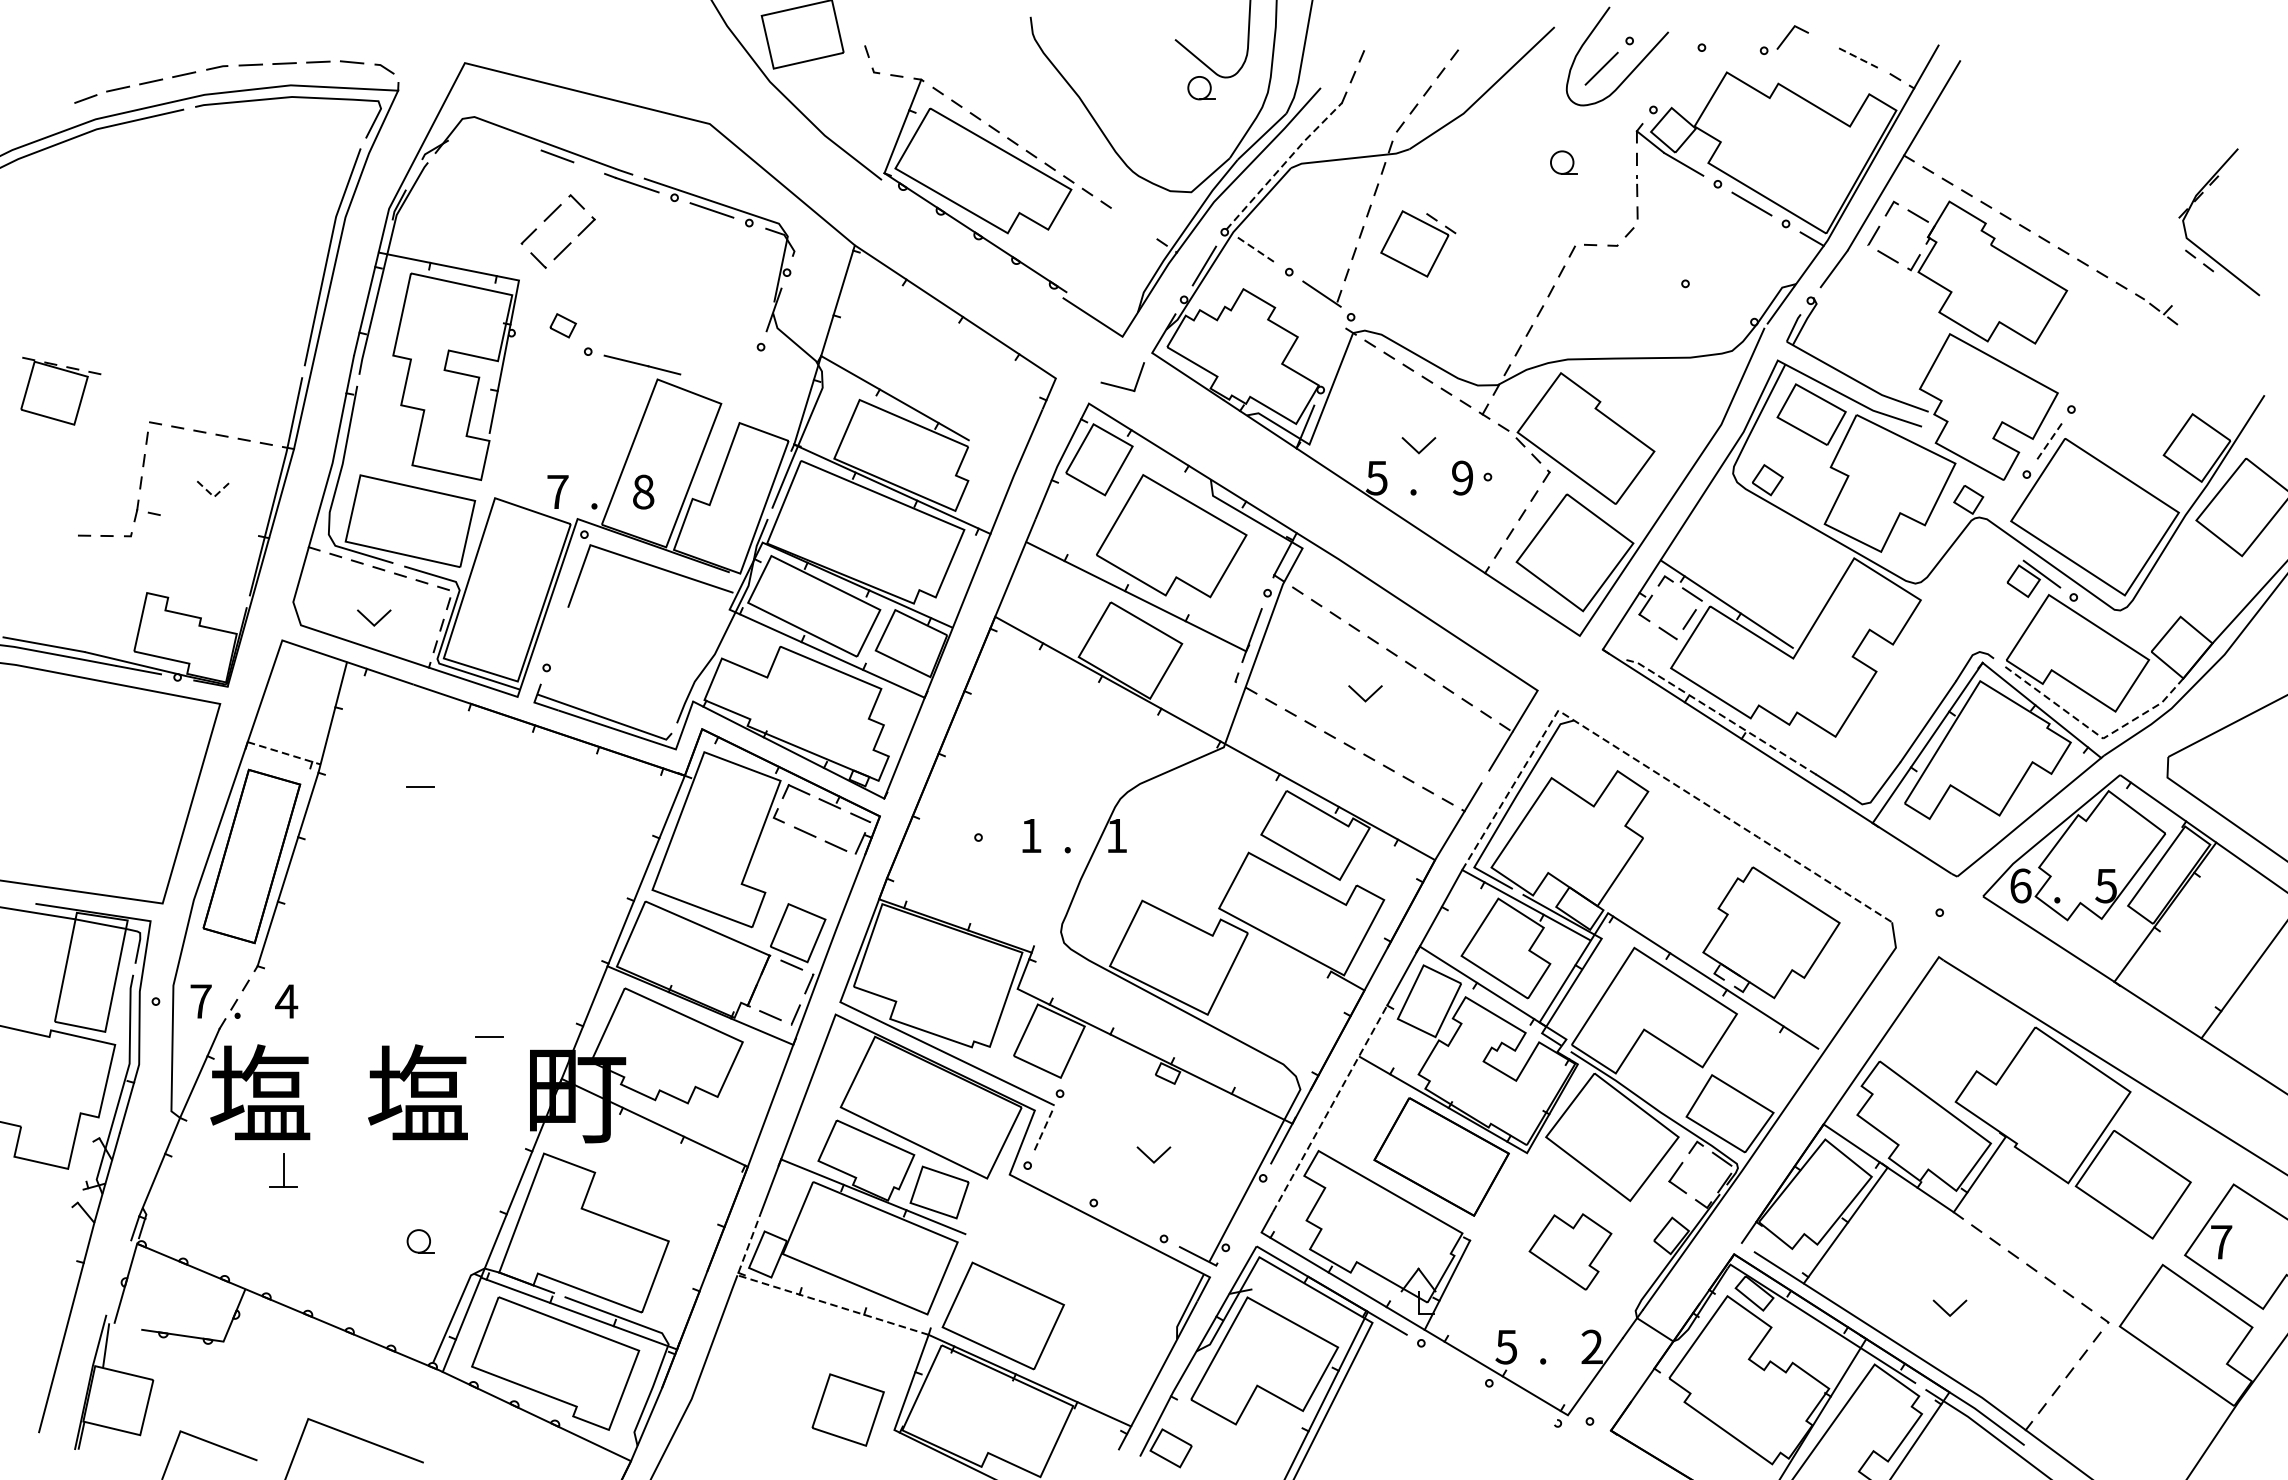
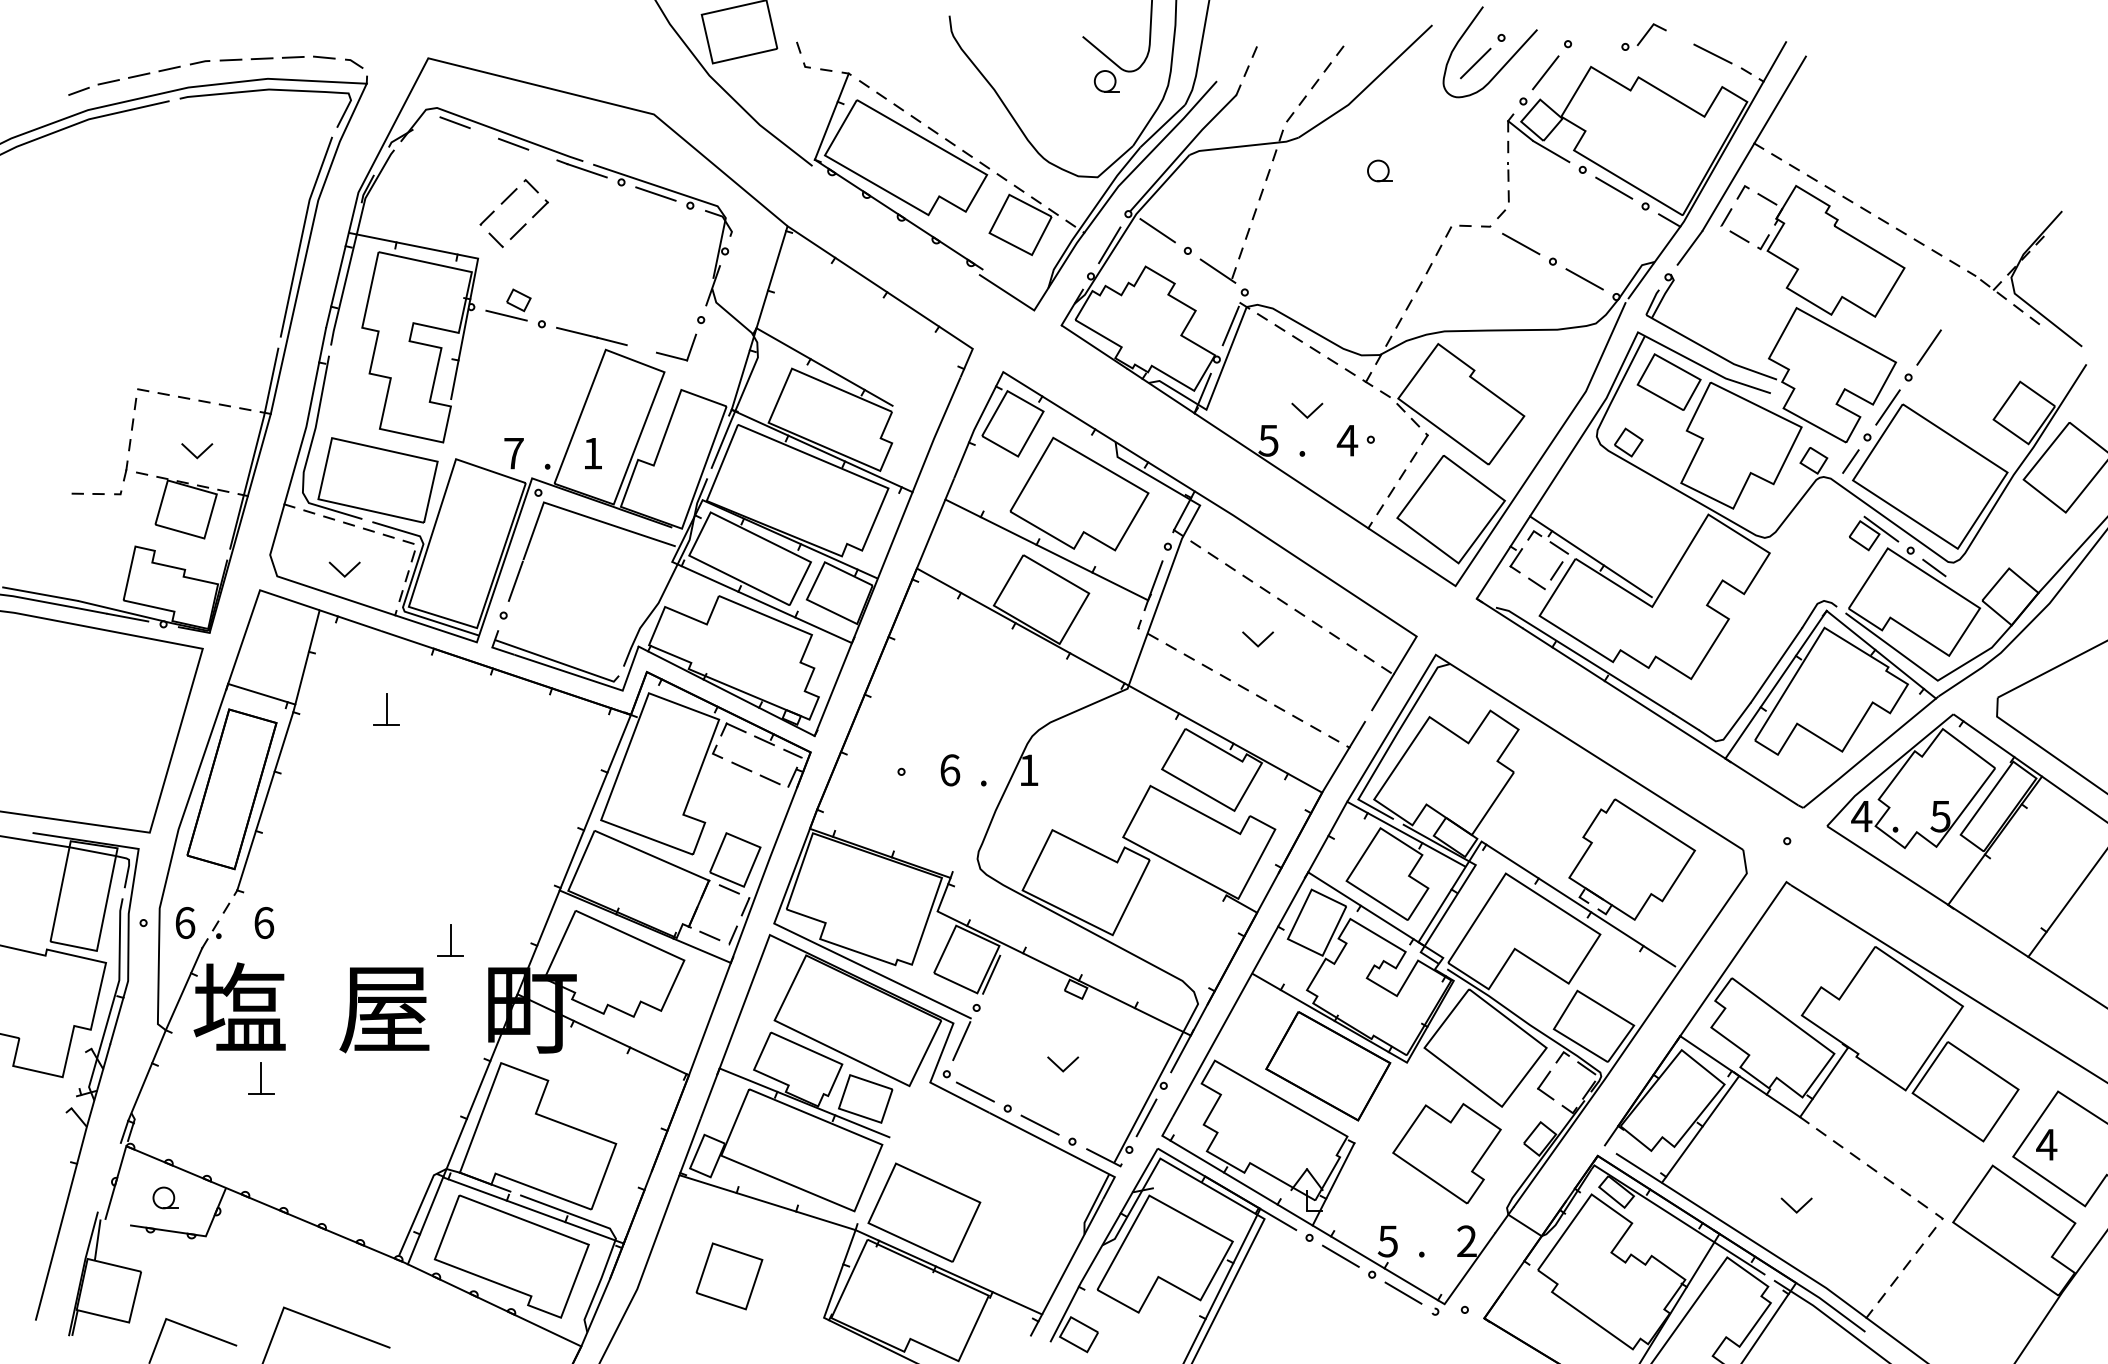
line: (1858, 58) -> (1712, 54), dashed -> solid
line: (1677, 78) -> (1545, 72), added
line: (493, 132) -> (454, 122), added
part: (1563, 162) -> (1379, 170), moved
line: (1283, 165) -> (1182, 152), dashed -> solid
part: (2197, 200) -> (2024, 258), moved
part: (1418, 243) -> (1023, 224), moved
line: (1256, 249) -> (1157, 230), dashed -> solid
line: (1651, 264) -> (1521, 243), added
line: (1719, 303) -> (1584, 279), added
line: (549, 342) -> (506, 315), added
line: (1335, 353) -> (1230, 325), added
line: (2093, 376) -> (1928, 347), added
part: (1118, 385) -> (672, 355), moved
part: (60, 391) -> (191, 507), moved
line: (2049, 442) -> (1888, 407), dashed -> solid
text: (1462, 477) -> (1347, 440), 9 -> 4
text: (643, 492) -> (592, 453), 8 -> 1
line: (214, 497) -> (197, 458), dashed -> solid
line: (2008, 500) -> (1850, 461), added
line: (2099, 615) -> (1934, 567), added
line: (559, 629) -> (515, 580), added
line: (1719, 714) -> (1584, 658), dashed -> solid
line: (2094, 731) -> (1929, 674), dashed -> solid
line: (284, 753) -> (262, 694), dashed -> solid
line: (1647, 766) -> (1517, 706), dashed -> solid
line: (419, 769) -> (386, 709), added
text: (1031, 836) -> (950, 770), 1 -> 6
text: (2020, 885) -> (1861, 816), 6 -> 4
text: (201, 1002) -> (185, 923), 7 -> 6
text: (286, 1002) -> (263, 923), 4 -> 6
line: (489, 1020) -> (450, 940), added
line: (1076, 1057) -> (991, 974), added
text: (418, 1093) -> (385, 1007), 塩 -> 屋
line: (1330, 1108) -> (1225, 1021), dashed -> solid
line: (1043, 1130) -> (961, 1041), dashed -> solid
line: (1057, 1184) -> (974, 1091), added
line: (1244, 1212) -> (1146, 1117), added
line: (1128, 1220) -> (1039, 1124), added
part: (420, 1240) -> (165, 1197), moved
text: (2221, 1241) -> (2046, 1144), 7 -> 4
part: (1569, 1251) -> (1446, 1153), size x1.43
line: (800, 1295) -> (737, 1193), dashed -> solid
line: (1454, 1362) -> (1340, 1255), added
line: (1523, 1402) -> (1403, 1292), added
part: (848, 1410) -> (729, 1276), moved

